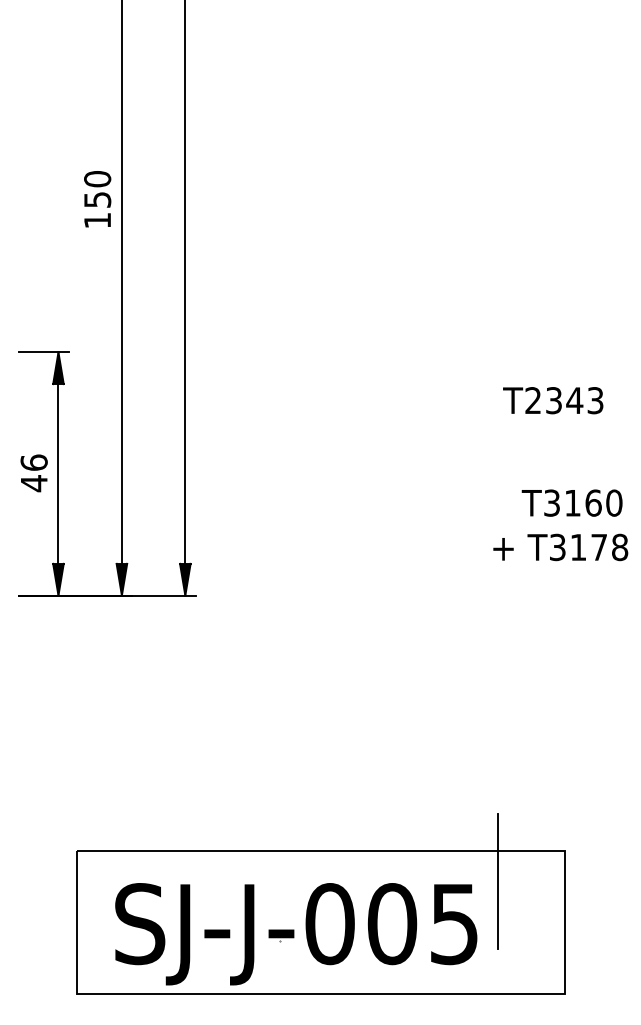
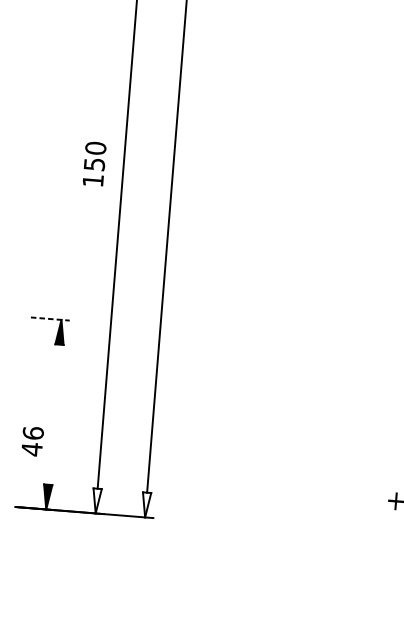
text: (97, 199) -> (94, 164), moved
line: (44, 352) -> (50, 319), solid -> dashed
text: (33, 473) -> (32, 441), moved
line: (58, 473) -> (53, 414), removed
fill: (121, 579) -> (96, 500), removed
fill: (185, 579) -> (146, 504), removed

